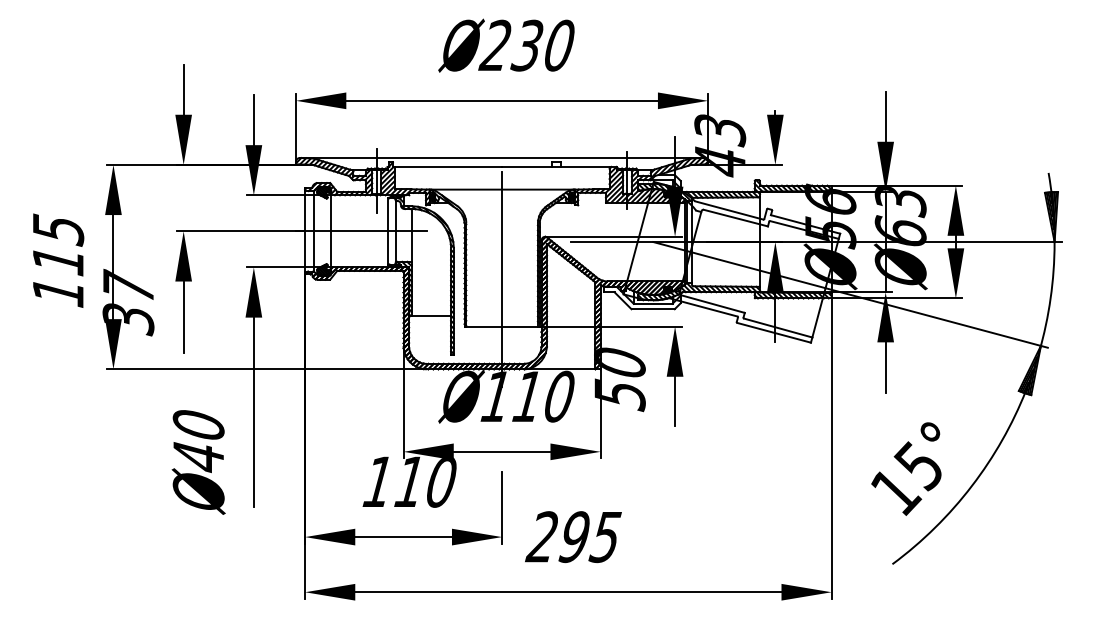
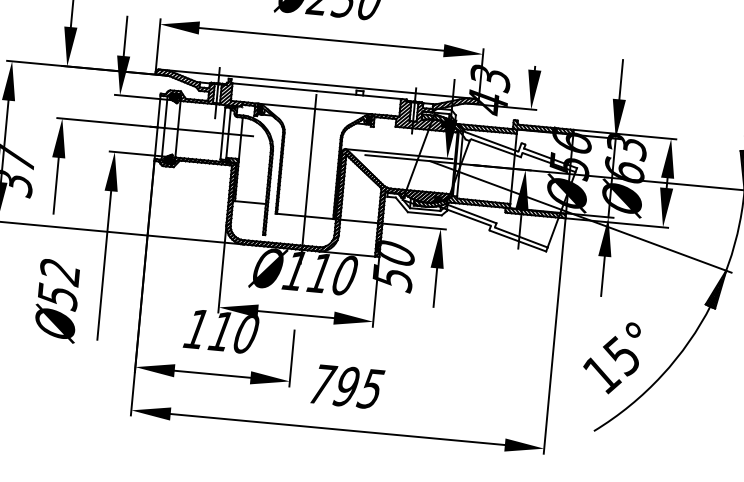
text: (198, 442) -> (58, 285), Ø40 -> Ø52
text: (543, 536) -> (322, 383), 295 -> 795

